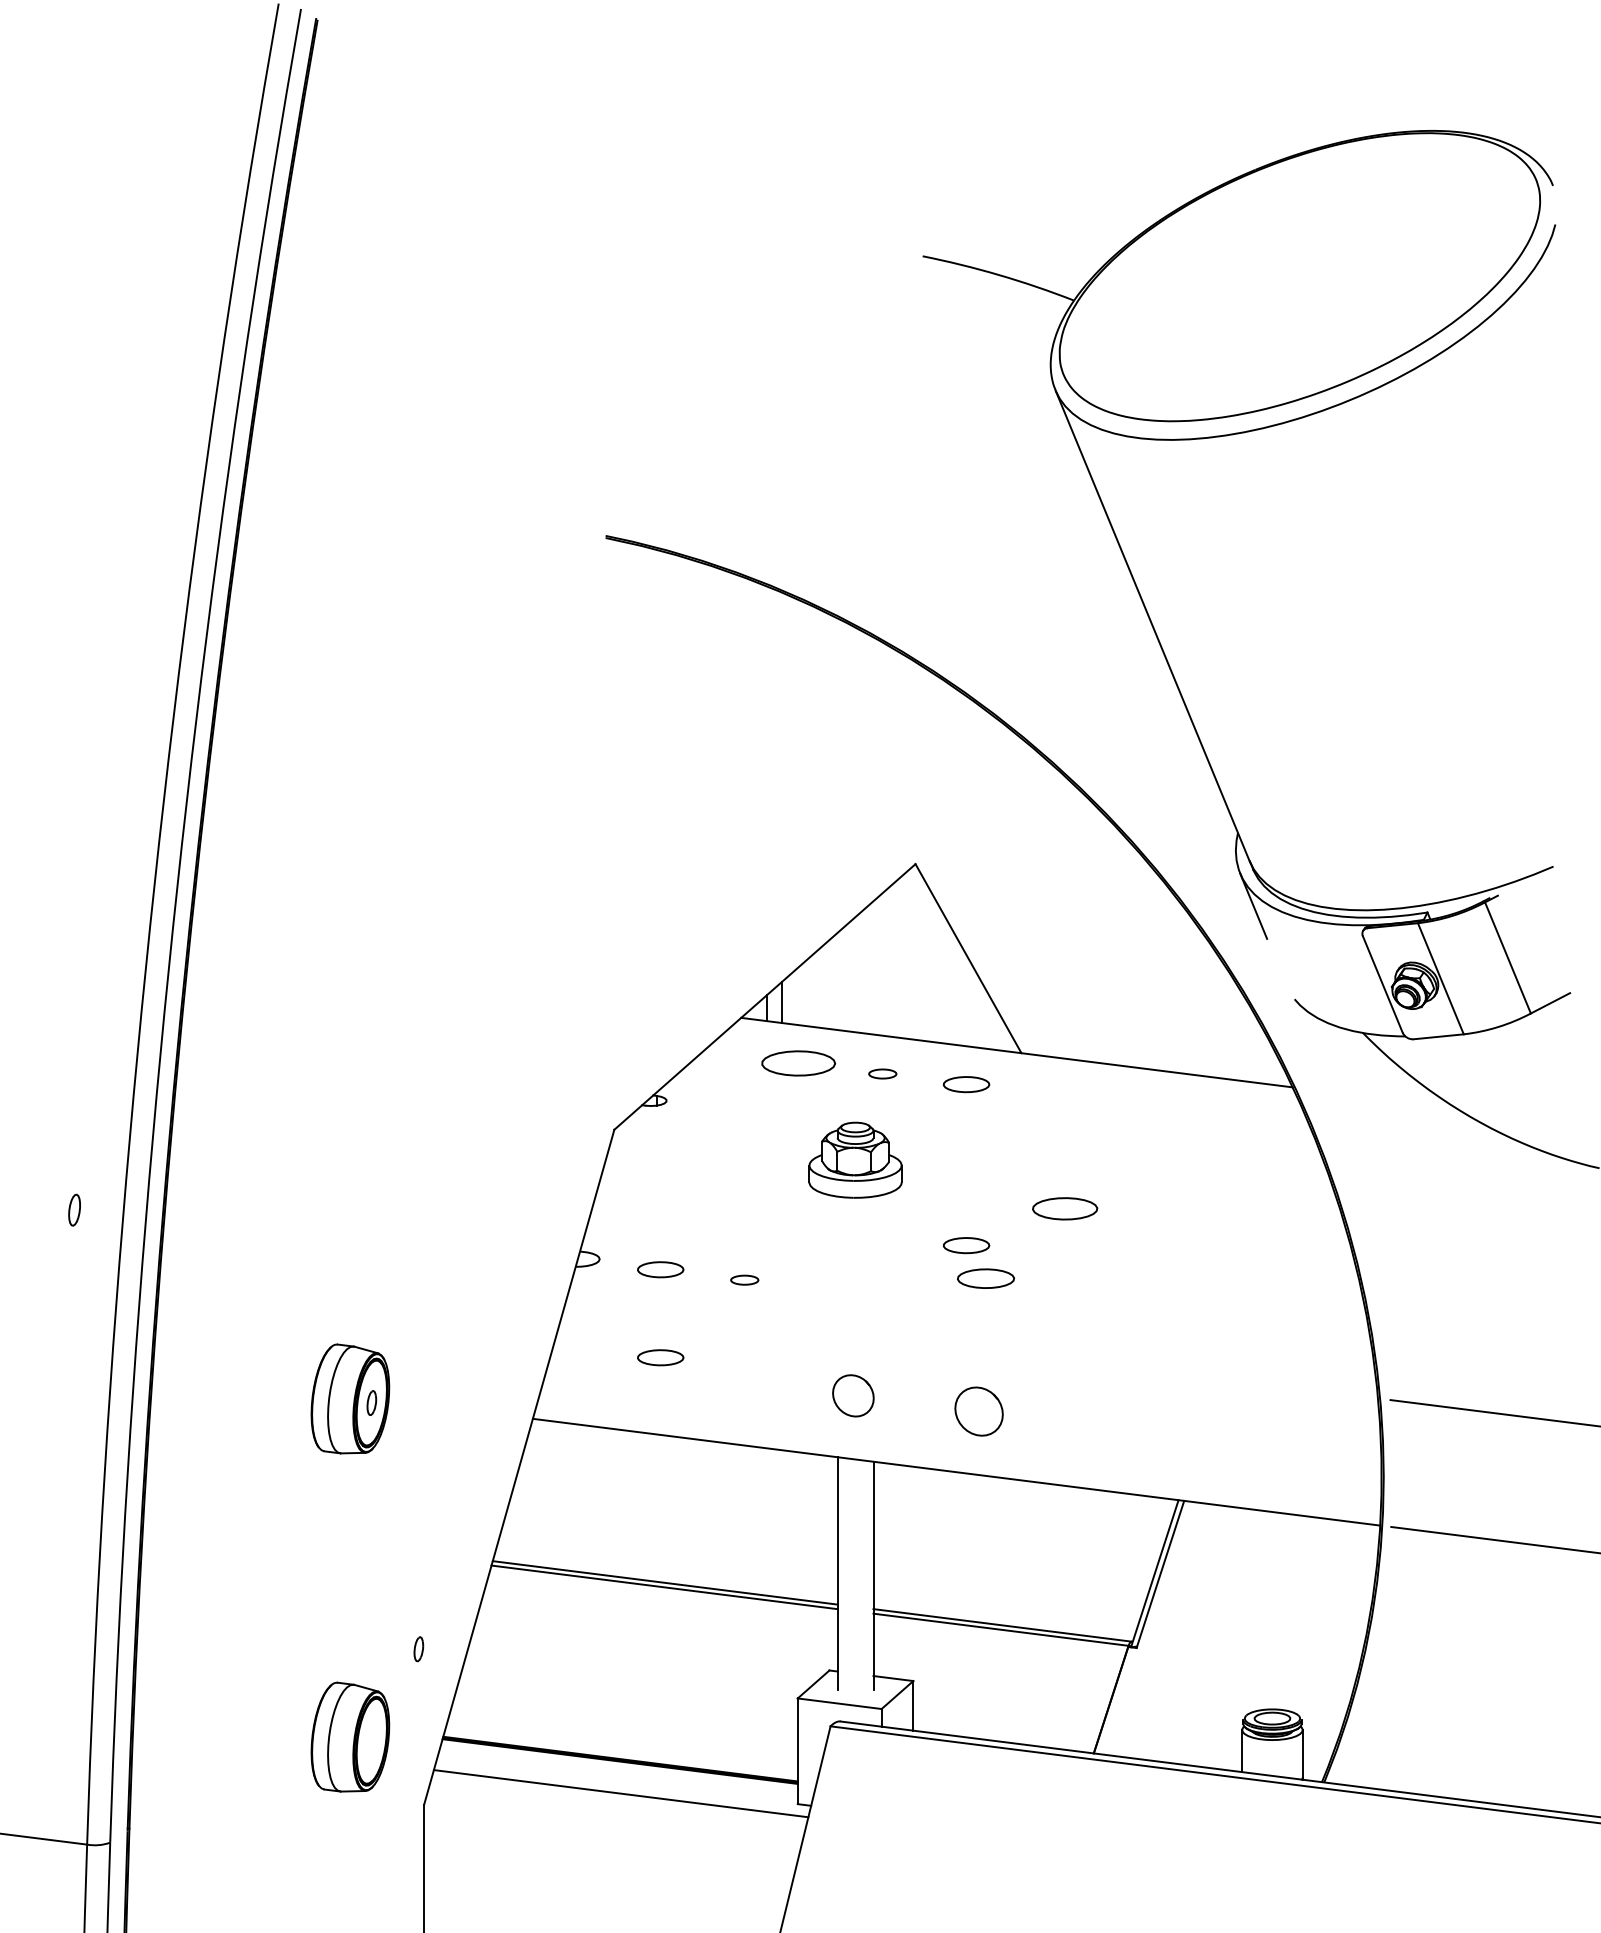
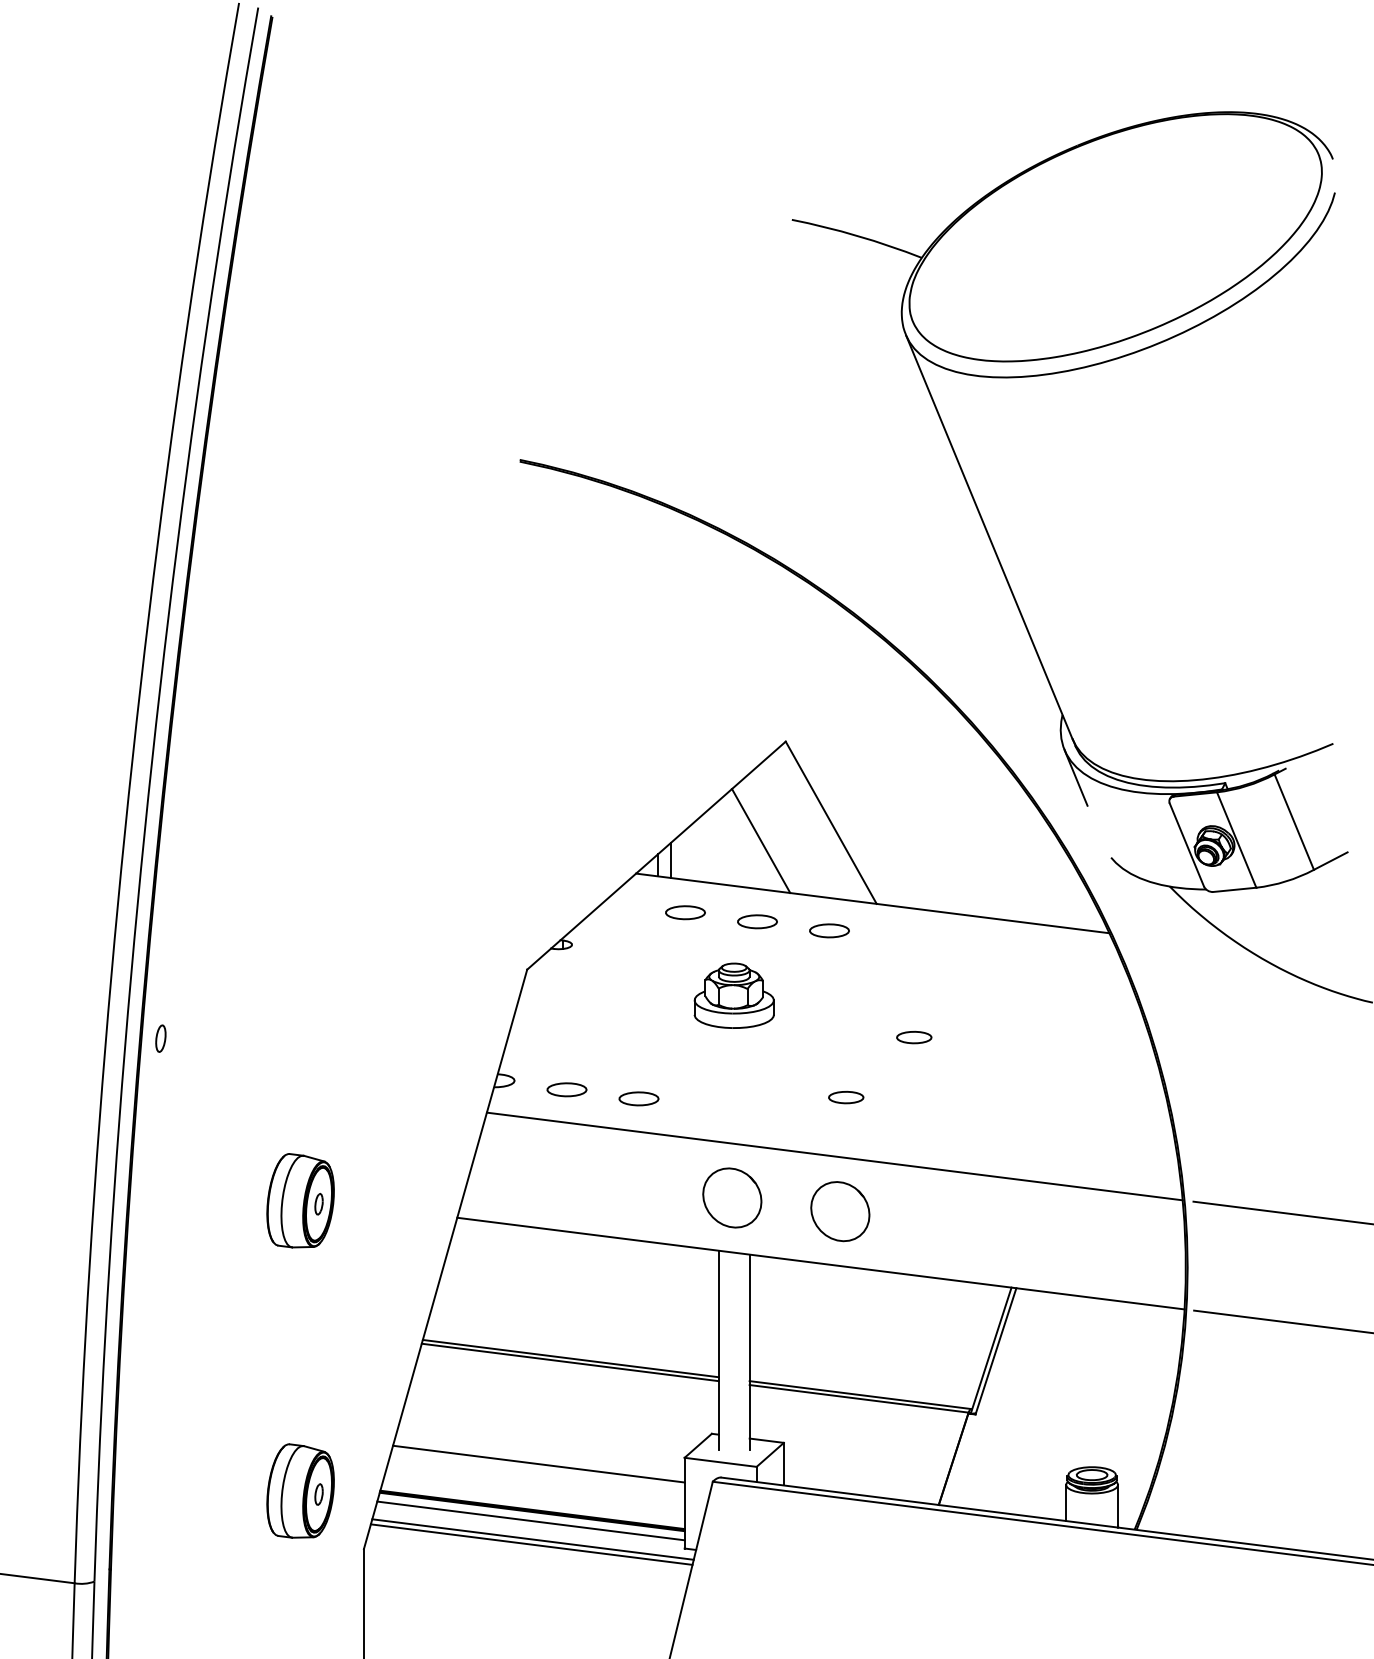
line: (886, 979) -> (760, 840), added
part: (798, 1063) -> (685, 912), size x0.62
part: (882, 1073) -> (757, 921), size x1.67
part: (1065, 1208) -> (914, 1037), size x0.62
part: (74, 1209) -> (160, 1038), moved
part: (966, 1245) -> (829, 1068), removed
part: (985, 1278) -> (845, 1097), size x0.71
part: (744, 1279) -> (638, 1098), size x1.67
line: (972, 1347) -> (834, 1156), added
part: (660, 1357) -> (566, 1165), removed
part: (853, 1395) -> (732, 1197), size x1.67
part: (978, 1411) -> (839, 1211), size x1.43
part: (418, 1649) -> (318, 1494), moved
line: (627, 1705) -> (538, 1463), added
line: (618, 1771) -> (530, 1520), added
line: (619, 1799) -> (531, 1544), added

